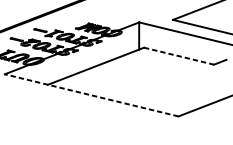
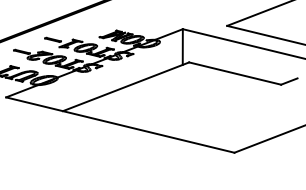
line: (179, 56) -> (235, 73), dashed -> solid
line: (91, 94) -> (119, 124), dashed -> solid

